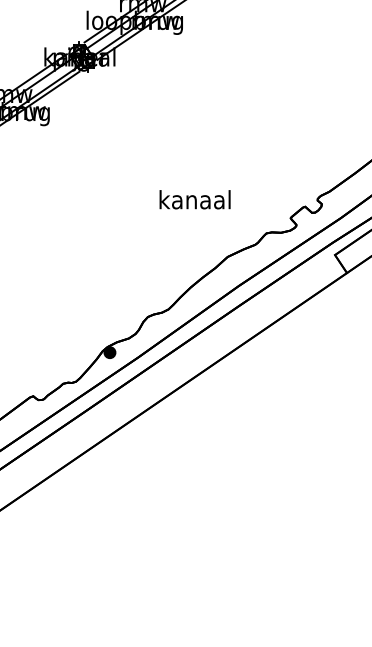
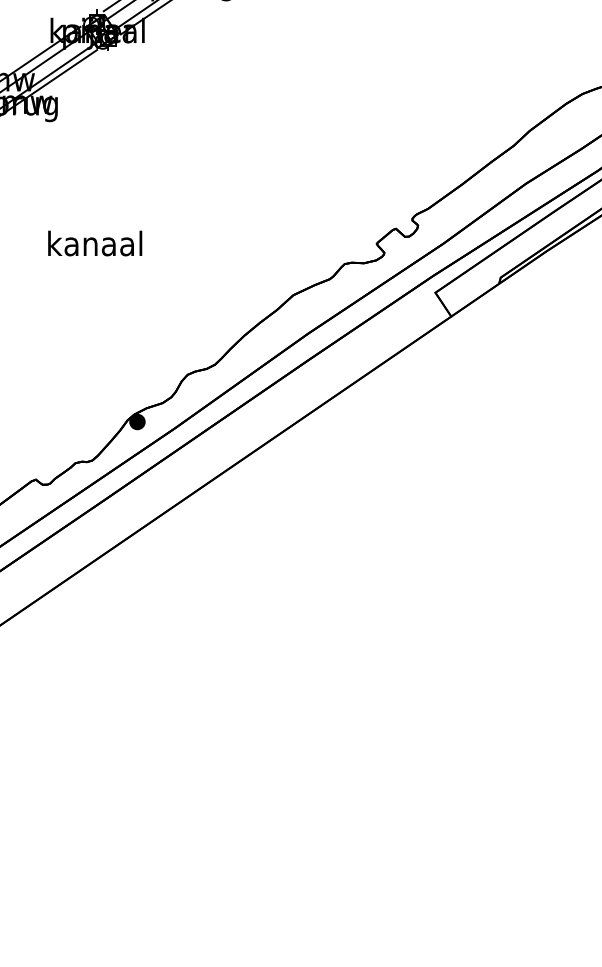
text: (195, 199) -> (95, 243), moved

